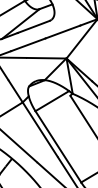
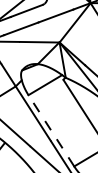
line: (58, 146) -> (51, 130), solid -> dashed

